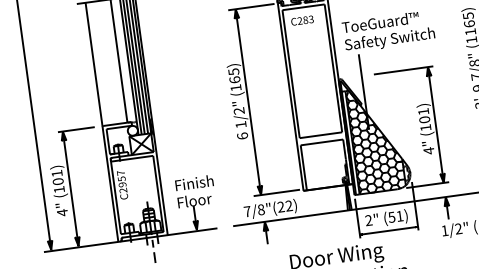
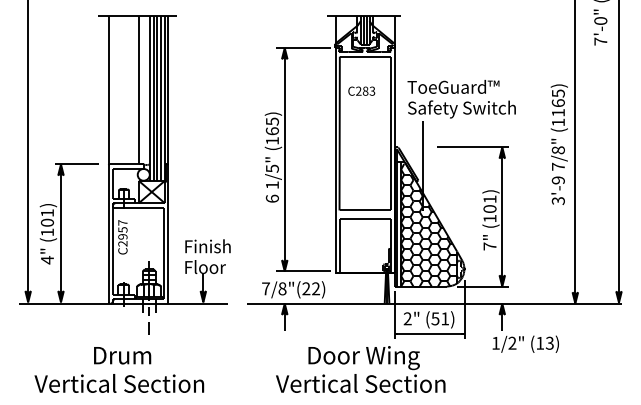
text: (302, 20) -> (361, 90), moved
text: (238, 110) -> (271, 168), 1/2" -> 1/5"
text: (428, 151) -> (489, 246), 4" -> 7"

